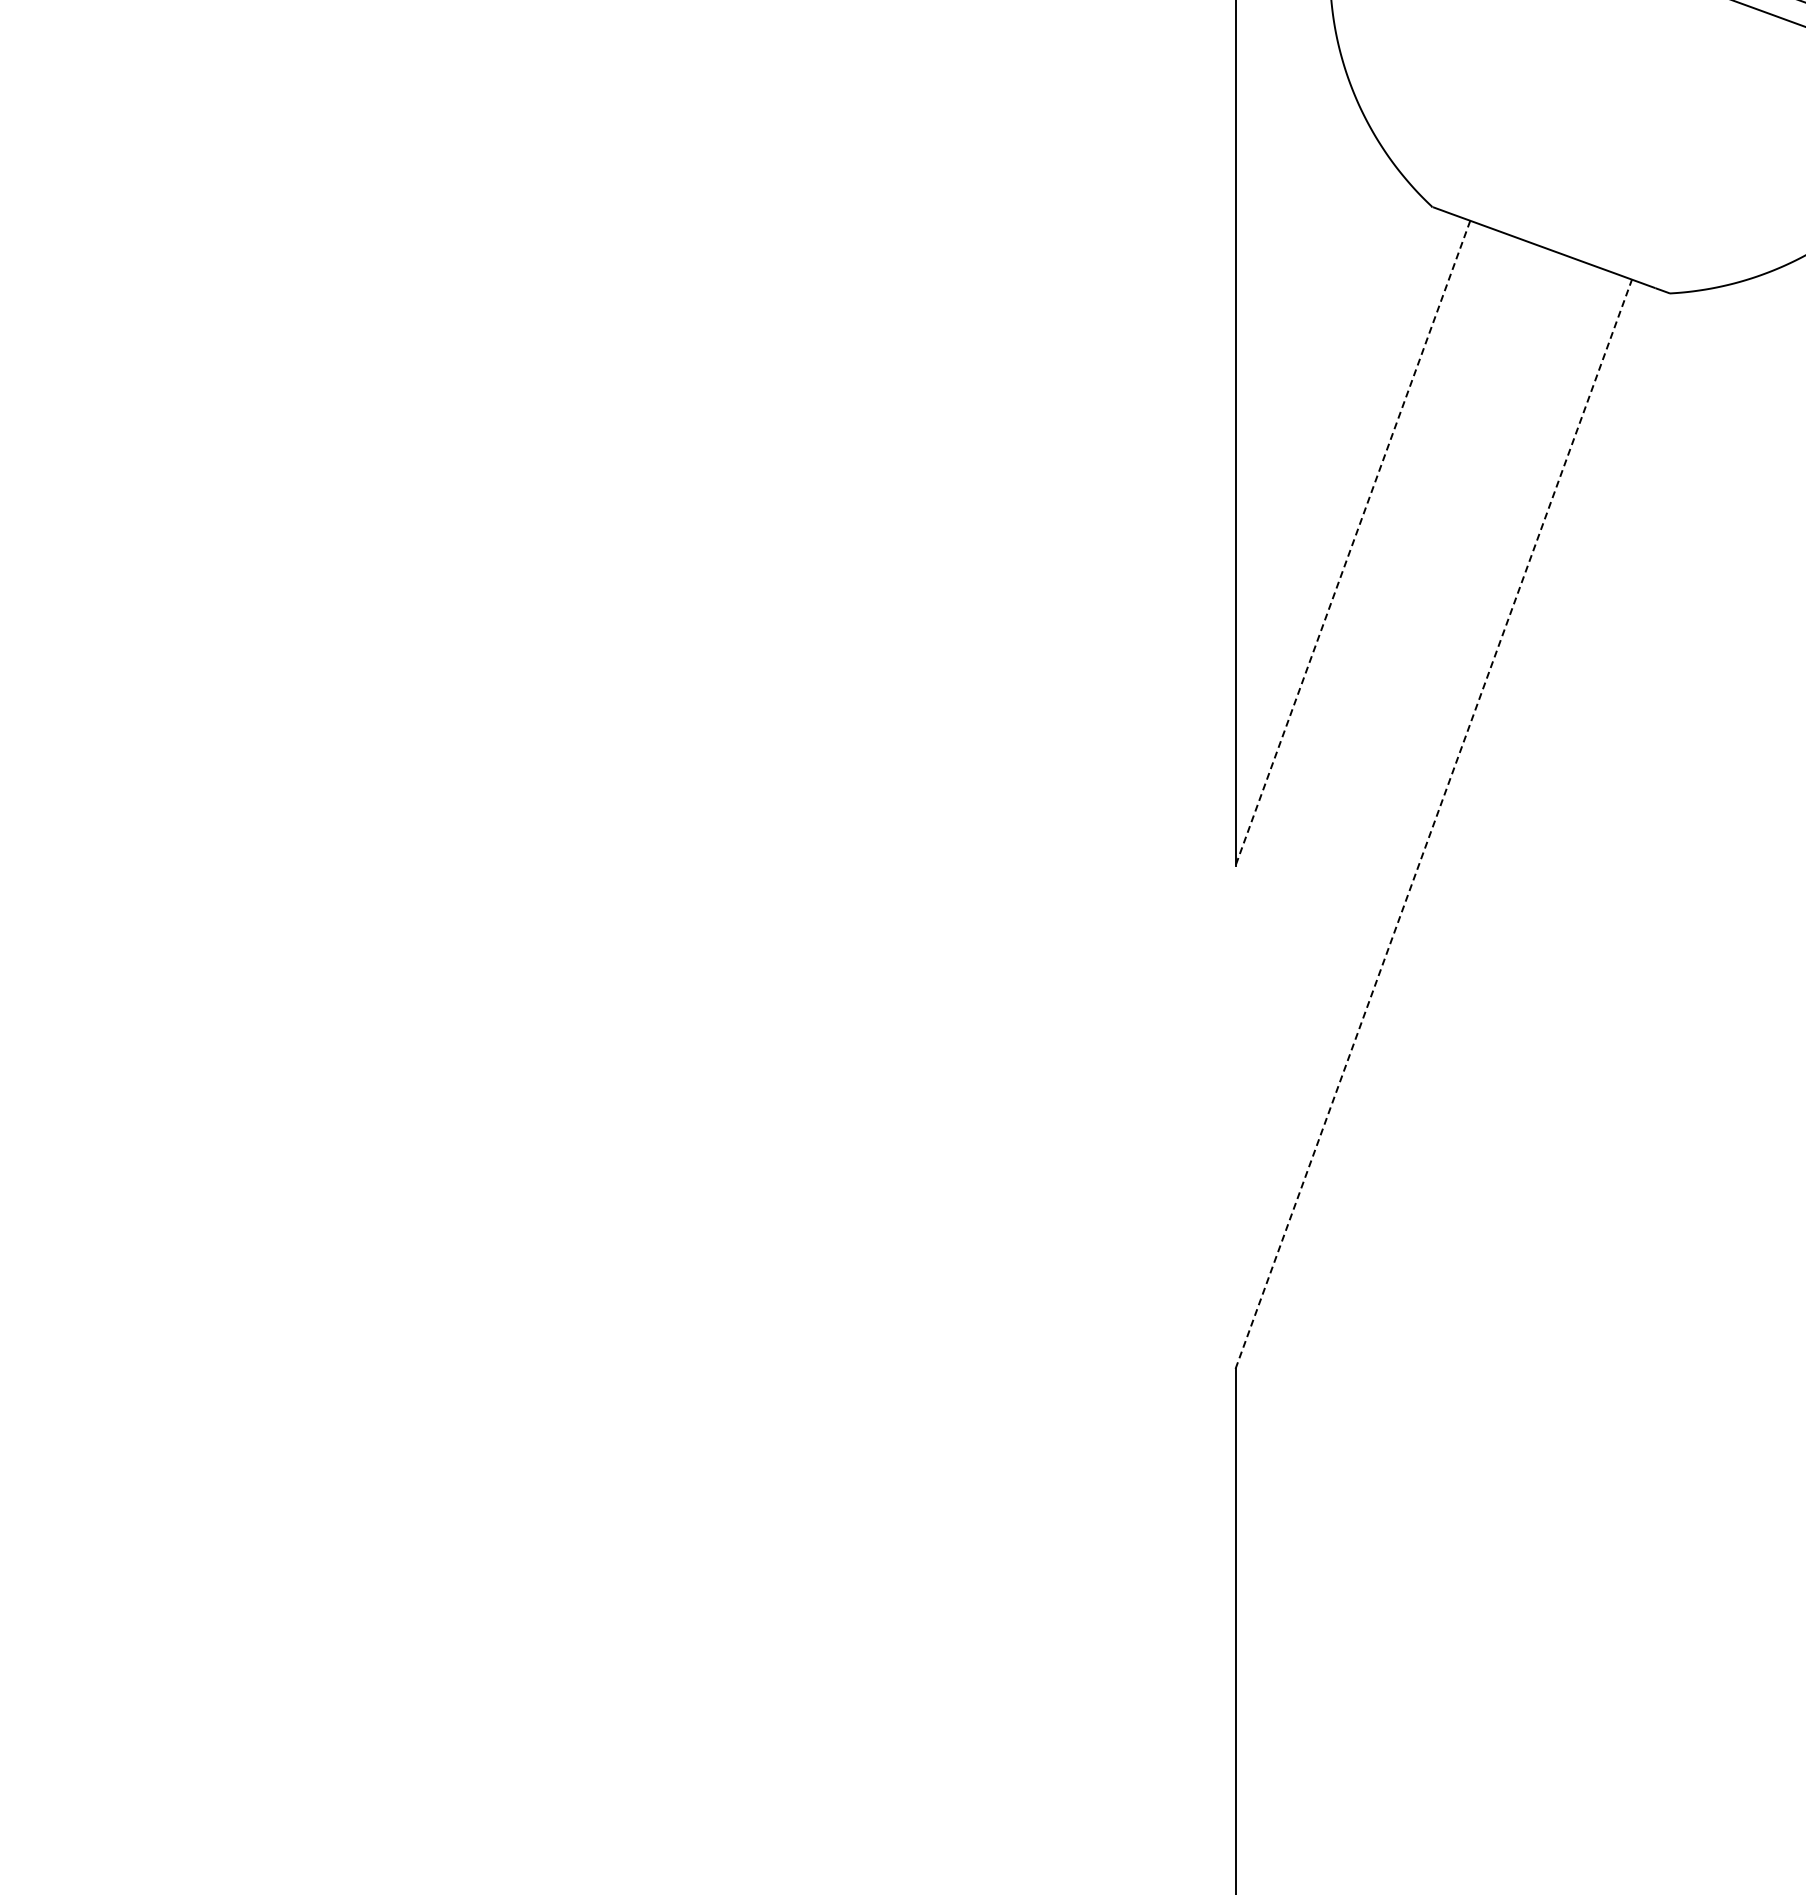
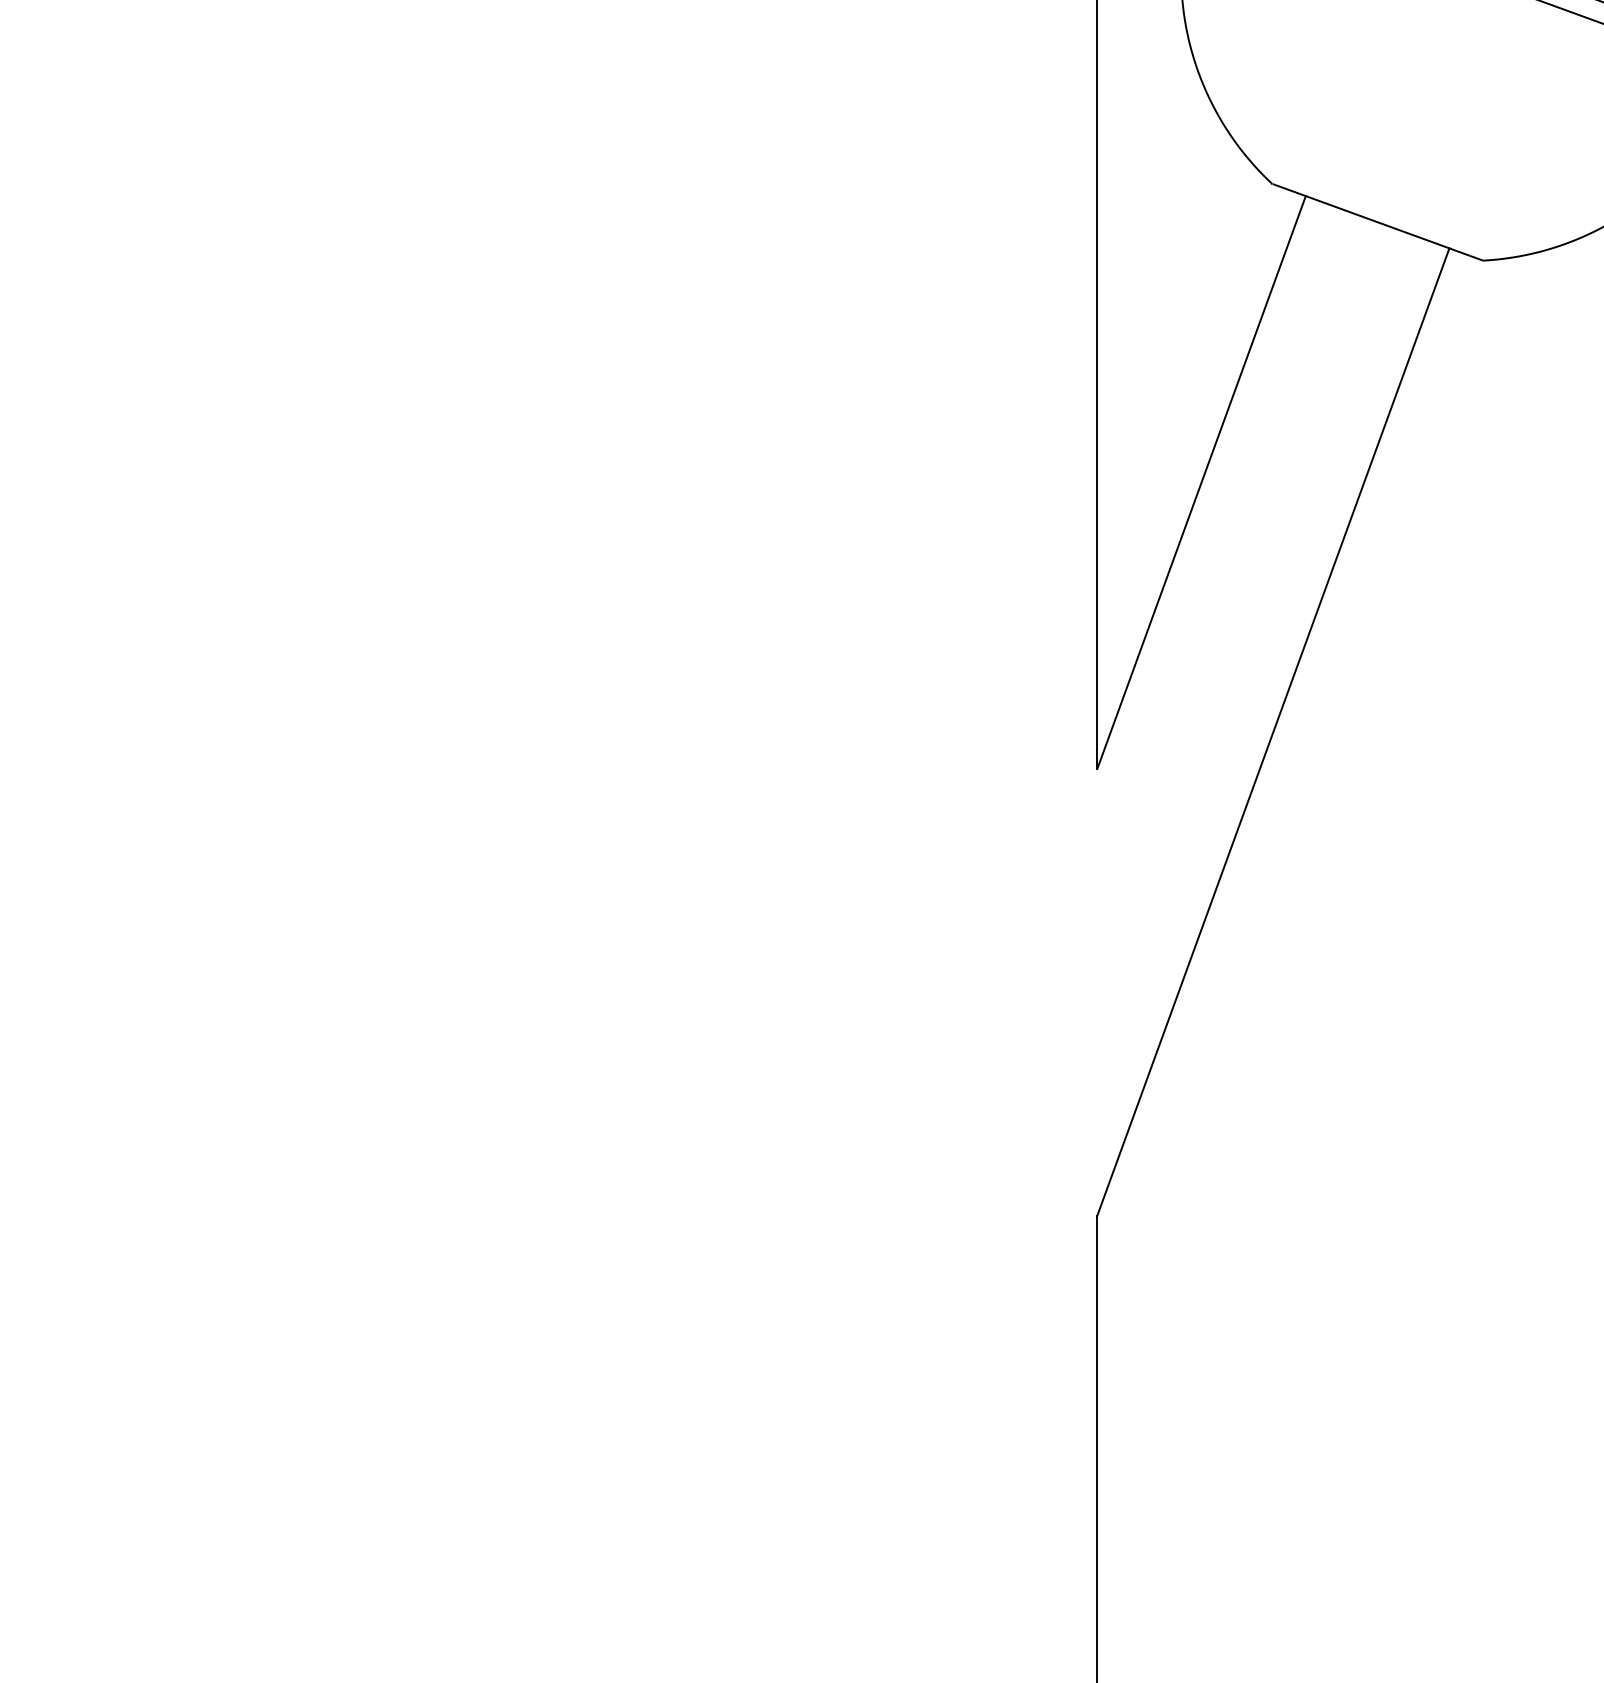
line: (1352, 543) -> (1201, 482), dashed -> solid
line: (1433, 824) -> (1273, 732), dashed -> solid

